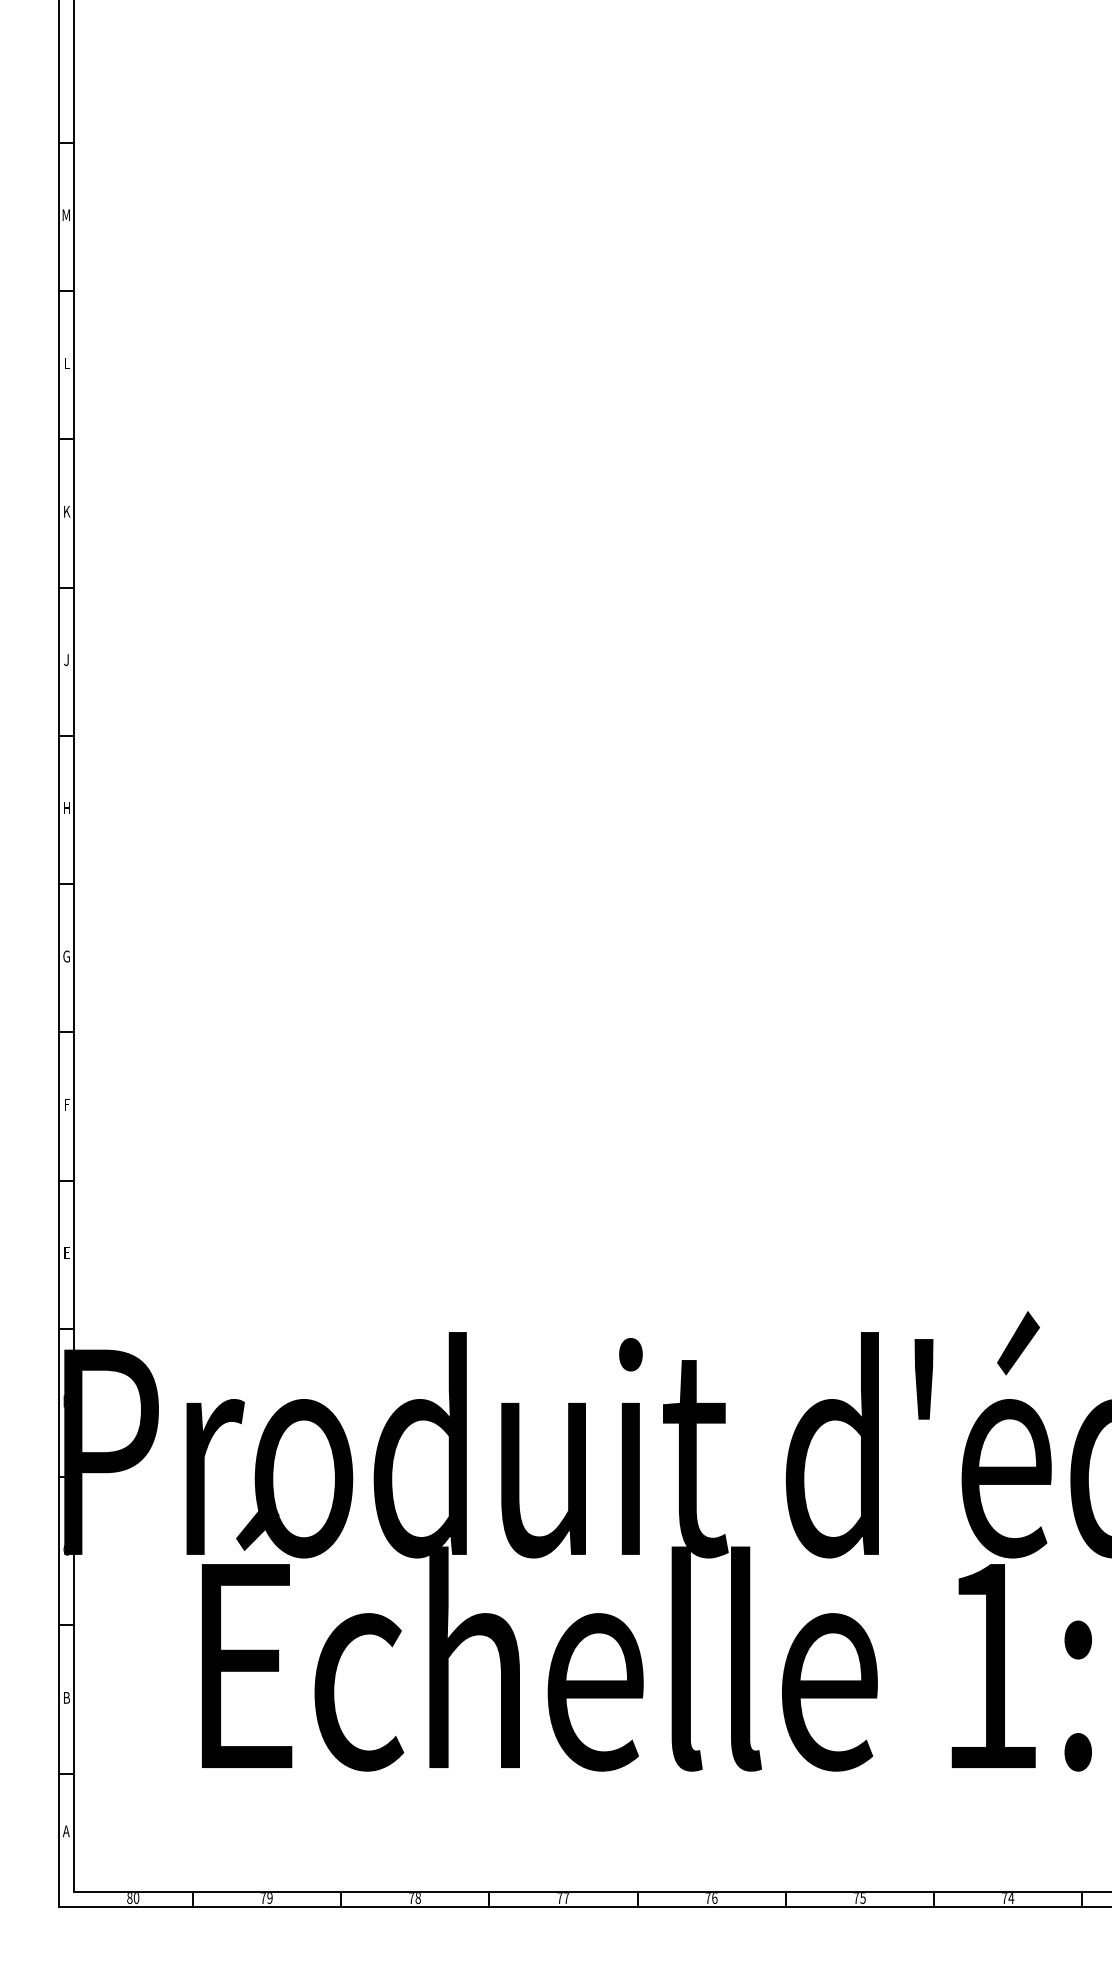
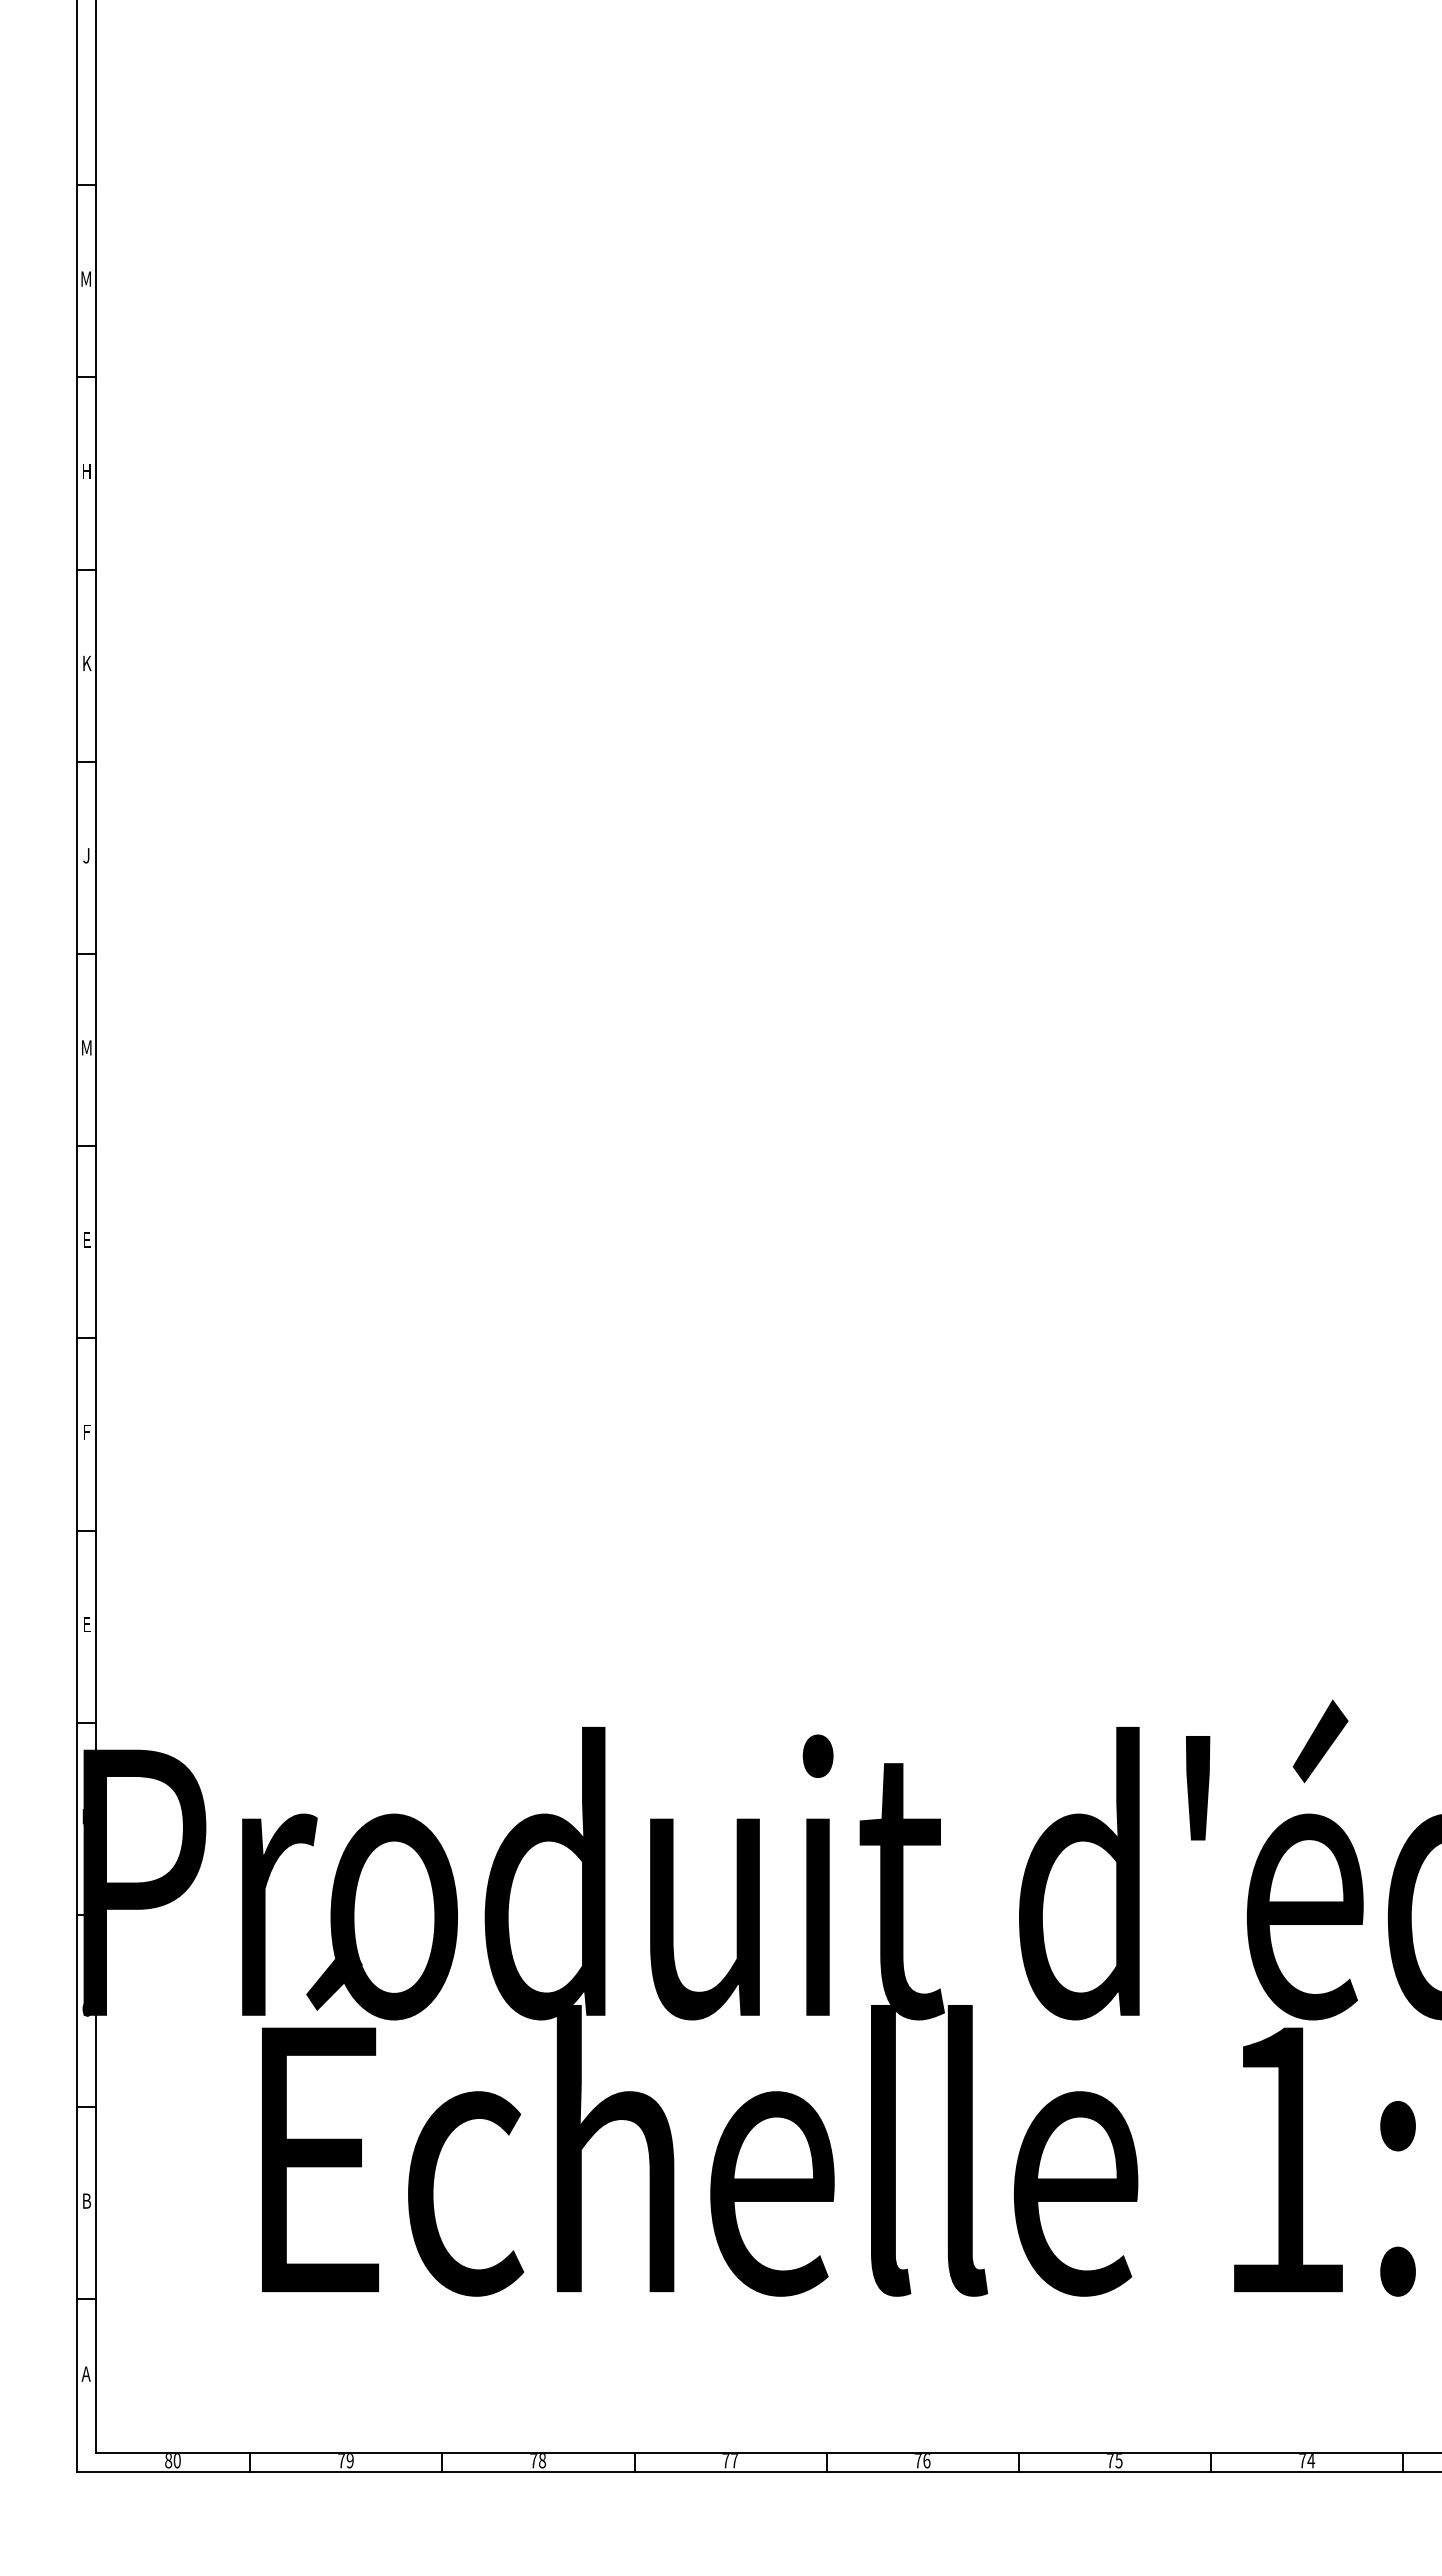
text: (66, 363) -> (86, 471), L -> H
text: (66, 807) -> (86, 1047), H -> M
text: (66, 956) -> (86, 1239), G -> E

